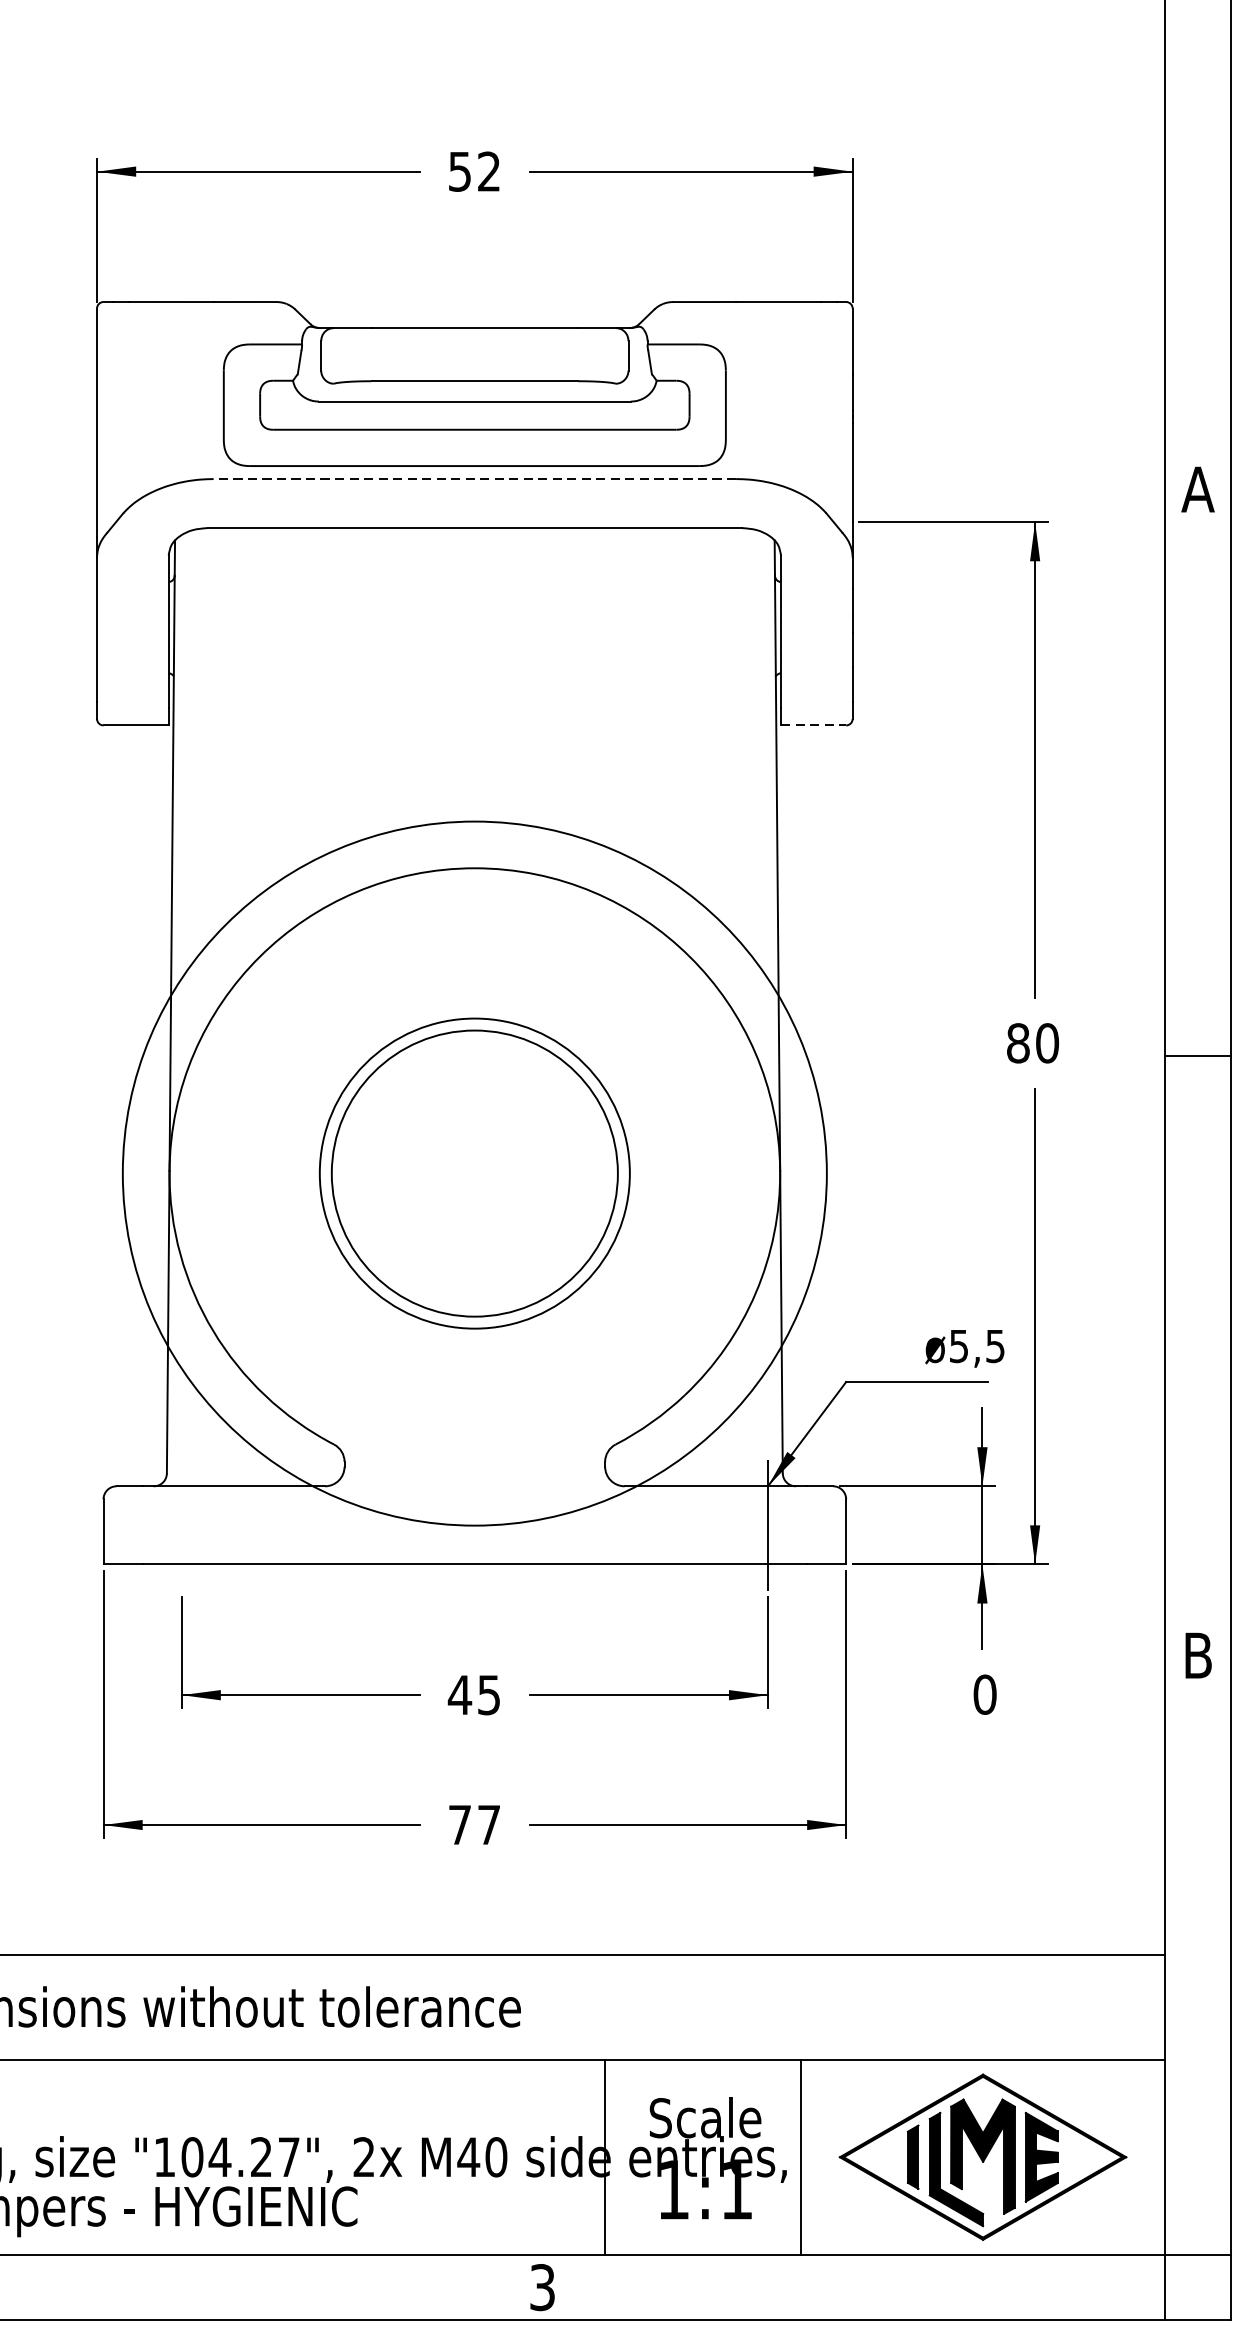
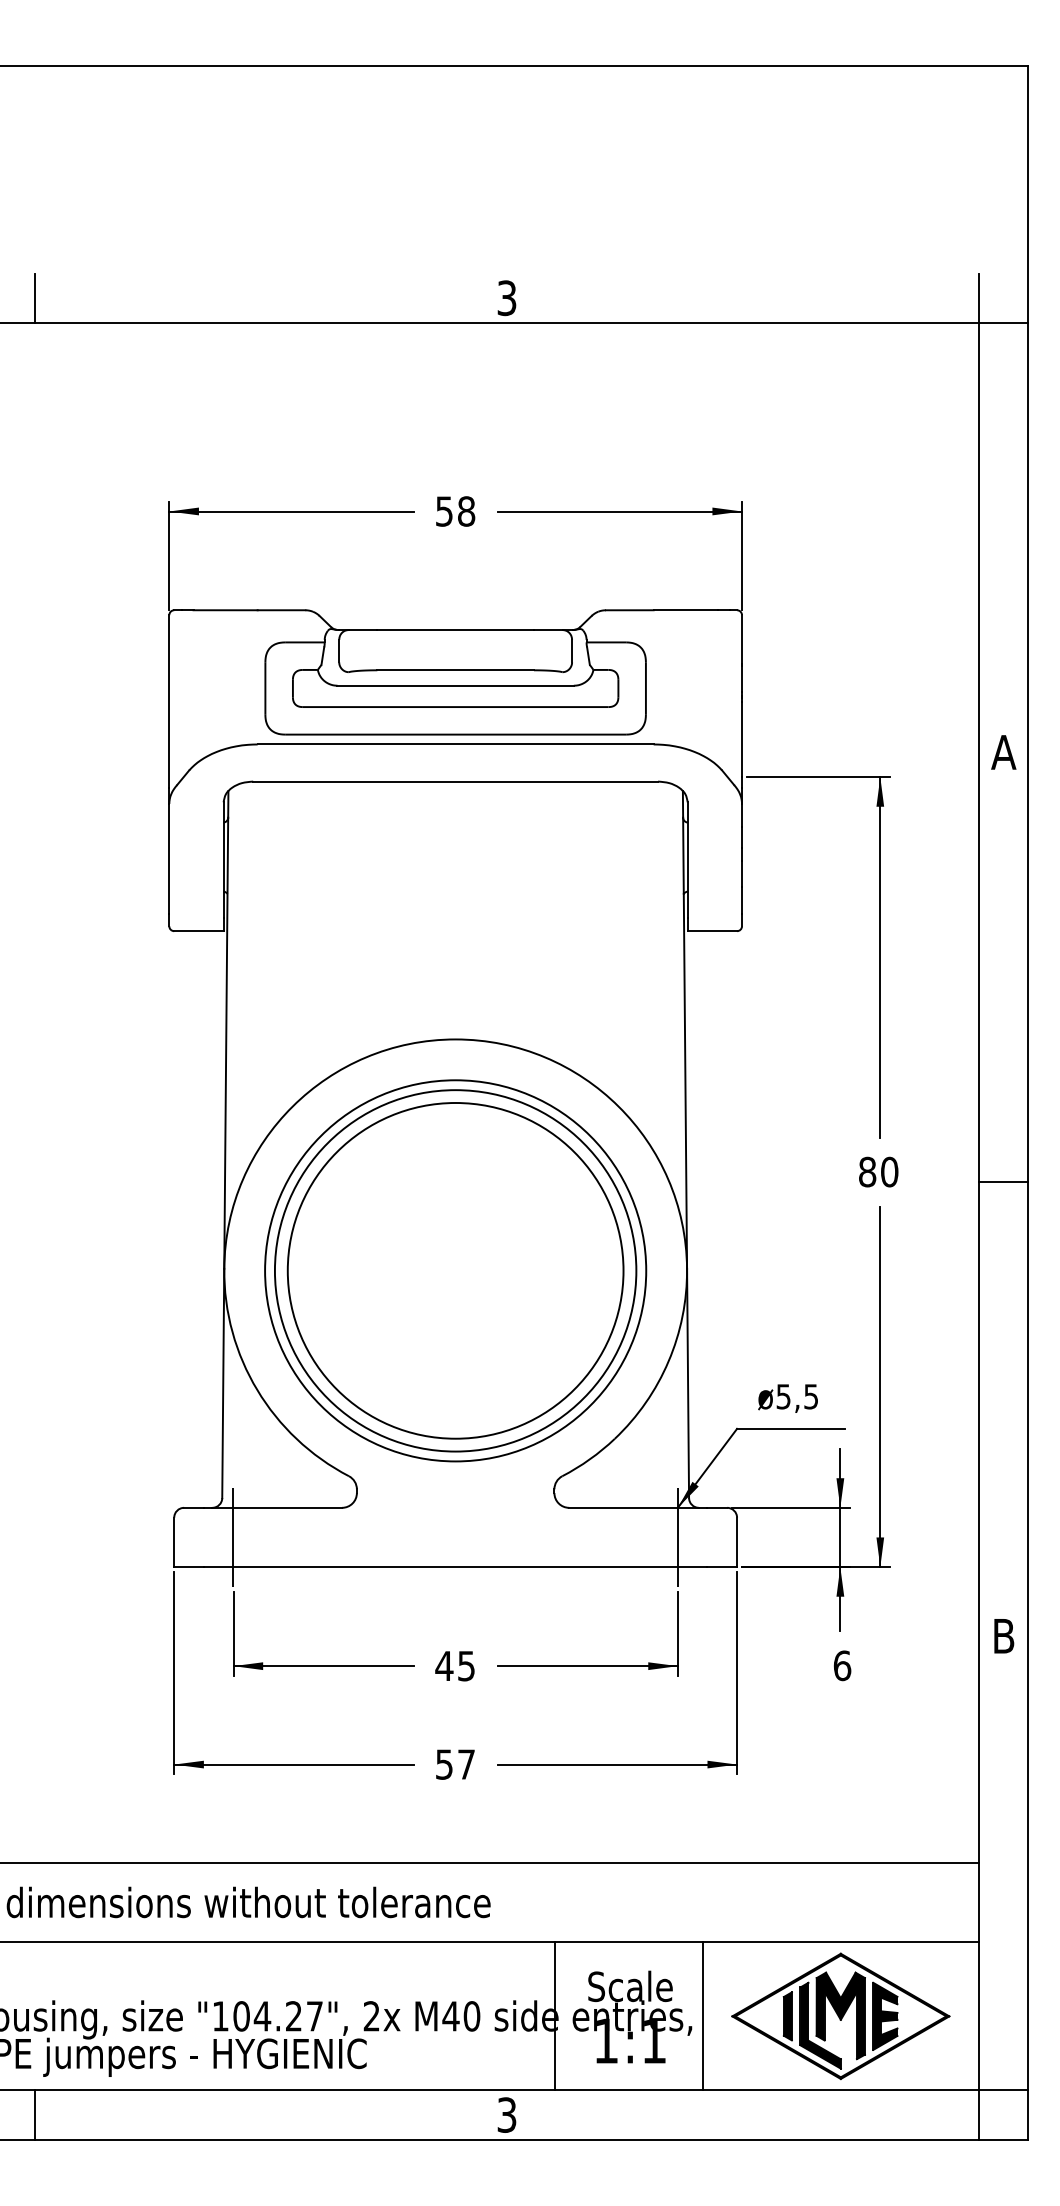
text: (489, 171) -> (466, 511), 52 -> 58
line: (474, 479) -> (455, 744), dashed -> solid
line: (813, 725) -> (712, 931), dashed -> solid
circle: (474, 1173) -> (455, 1270), size x0.71
circle: (474, 1173) -> (455, 1270), size x1.43
circle: (474, 1173) -> (455, 1270), size x1.67
text: (964, 1348) -> (787, 1398), moved
line: (181, 1525) -> (233, 1537), added
text: (985, 1694) -> (842, 1665), 0 -> 6
text: (460, 1824) -> (444, 1764), 77 -> 57

